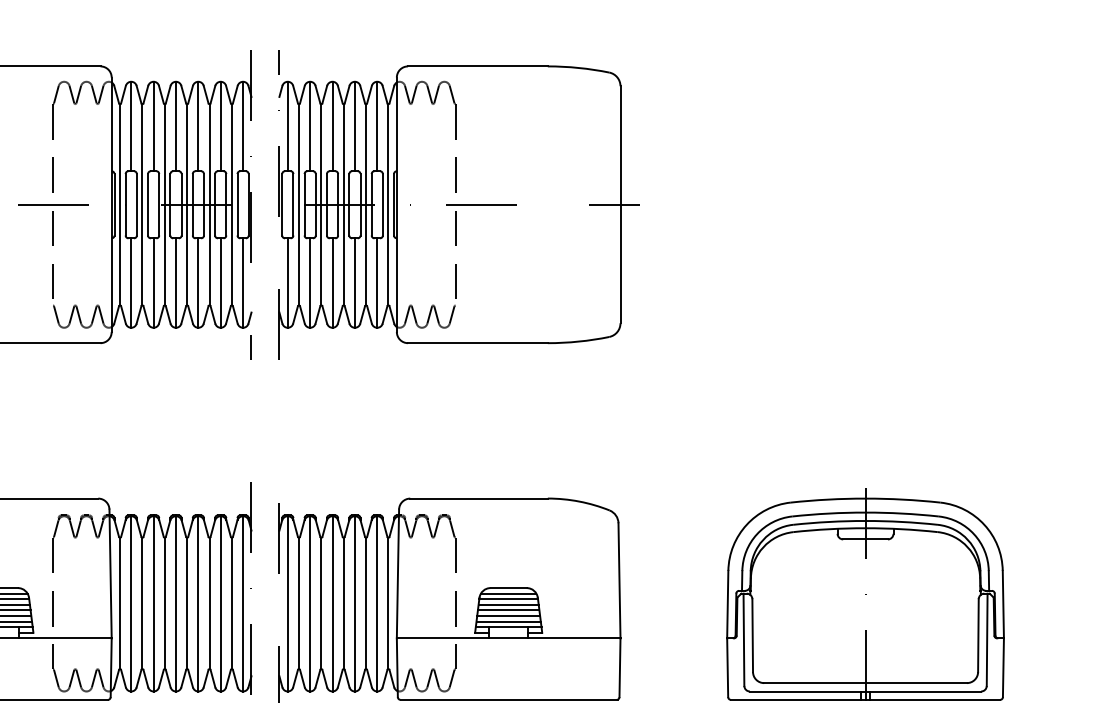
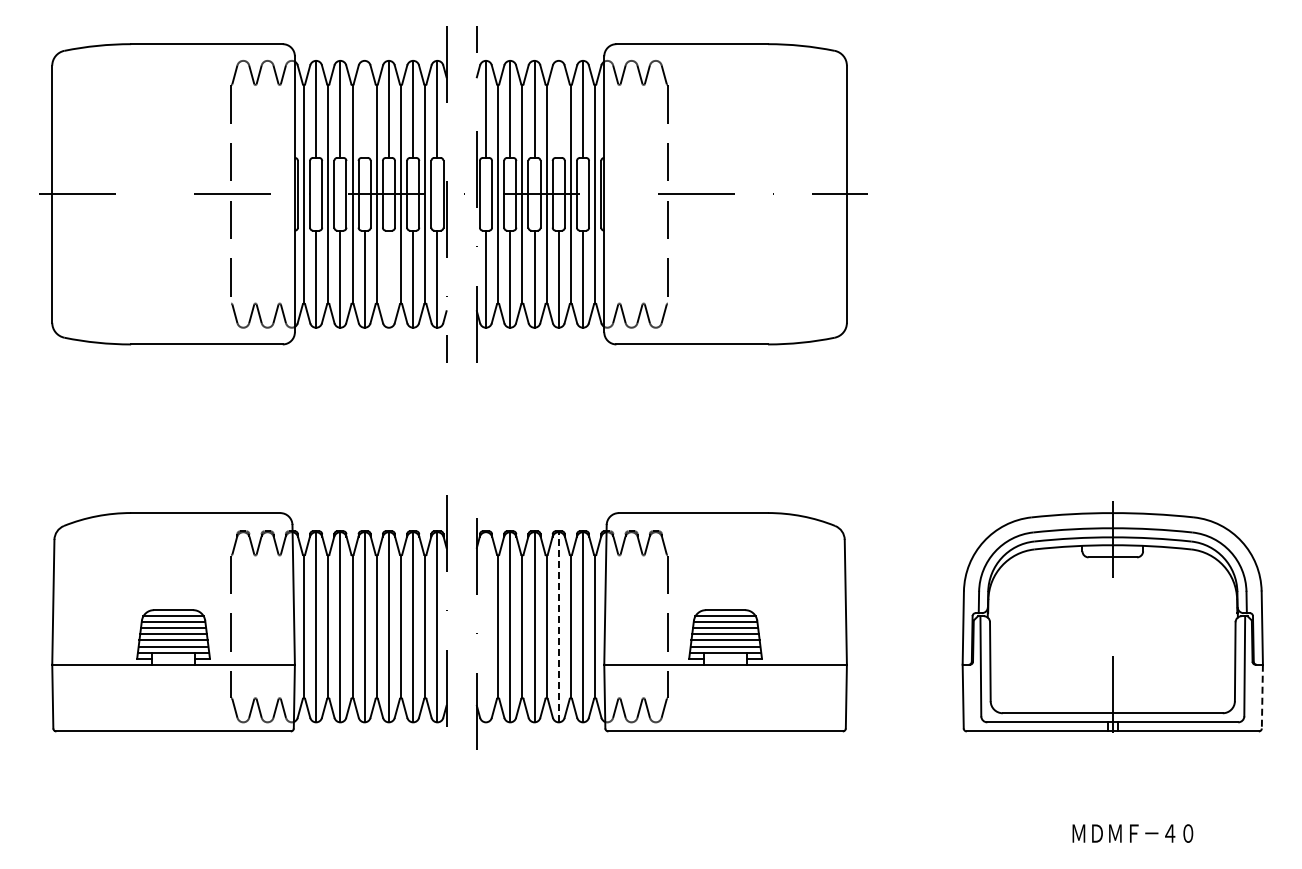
line: (175, 125) -> (364, 108), removed
line: (354, 125) -> (558, 108), removed
line: (197, 282) -> (388, 278), removed
line: (287, 603) -> (485, 626), removed
line: (354, 603) -> (558, 626), solid -> dashed
line: (1003, 667) -> (1262, 696), solid -> dashed

